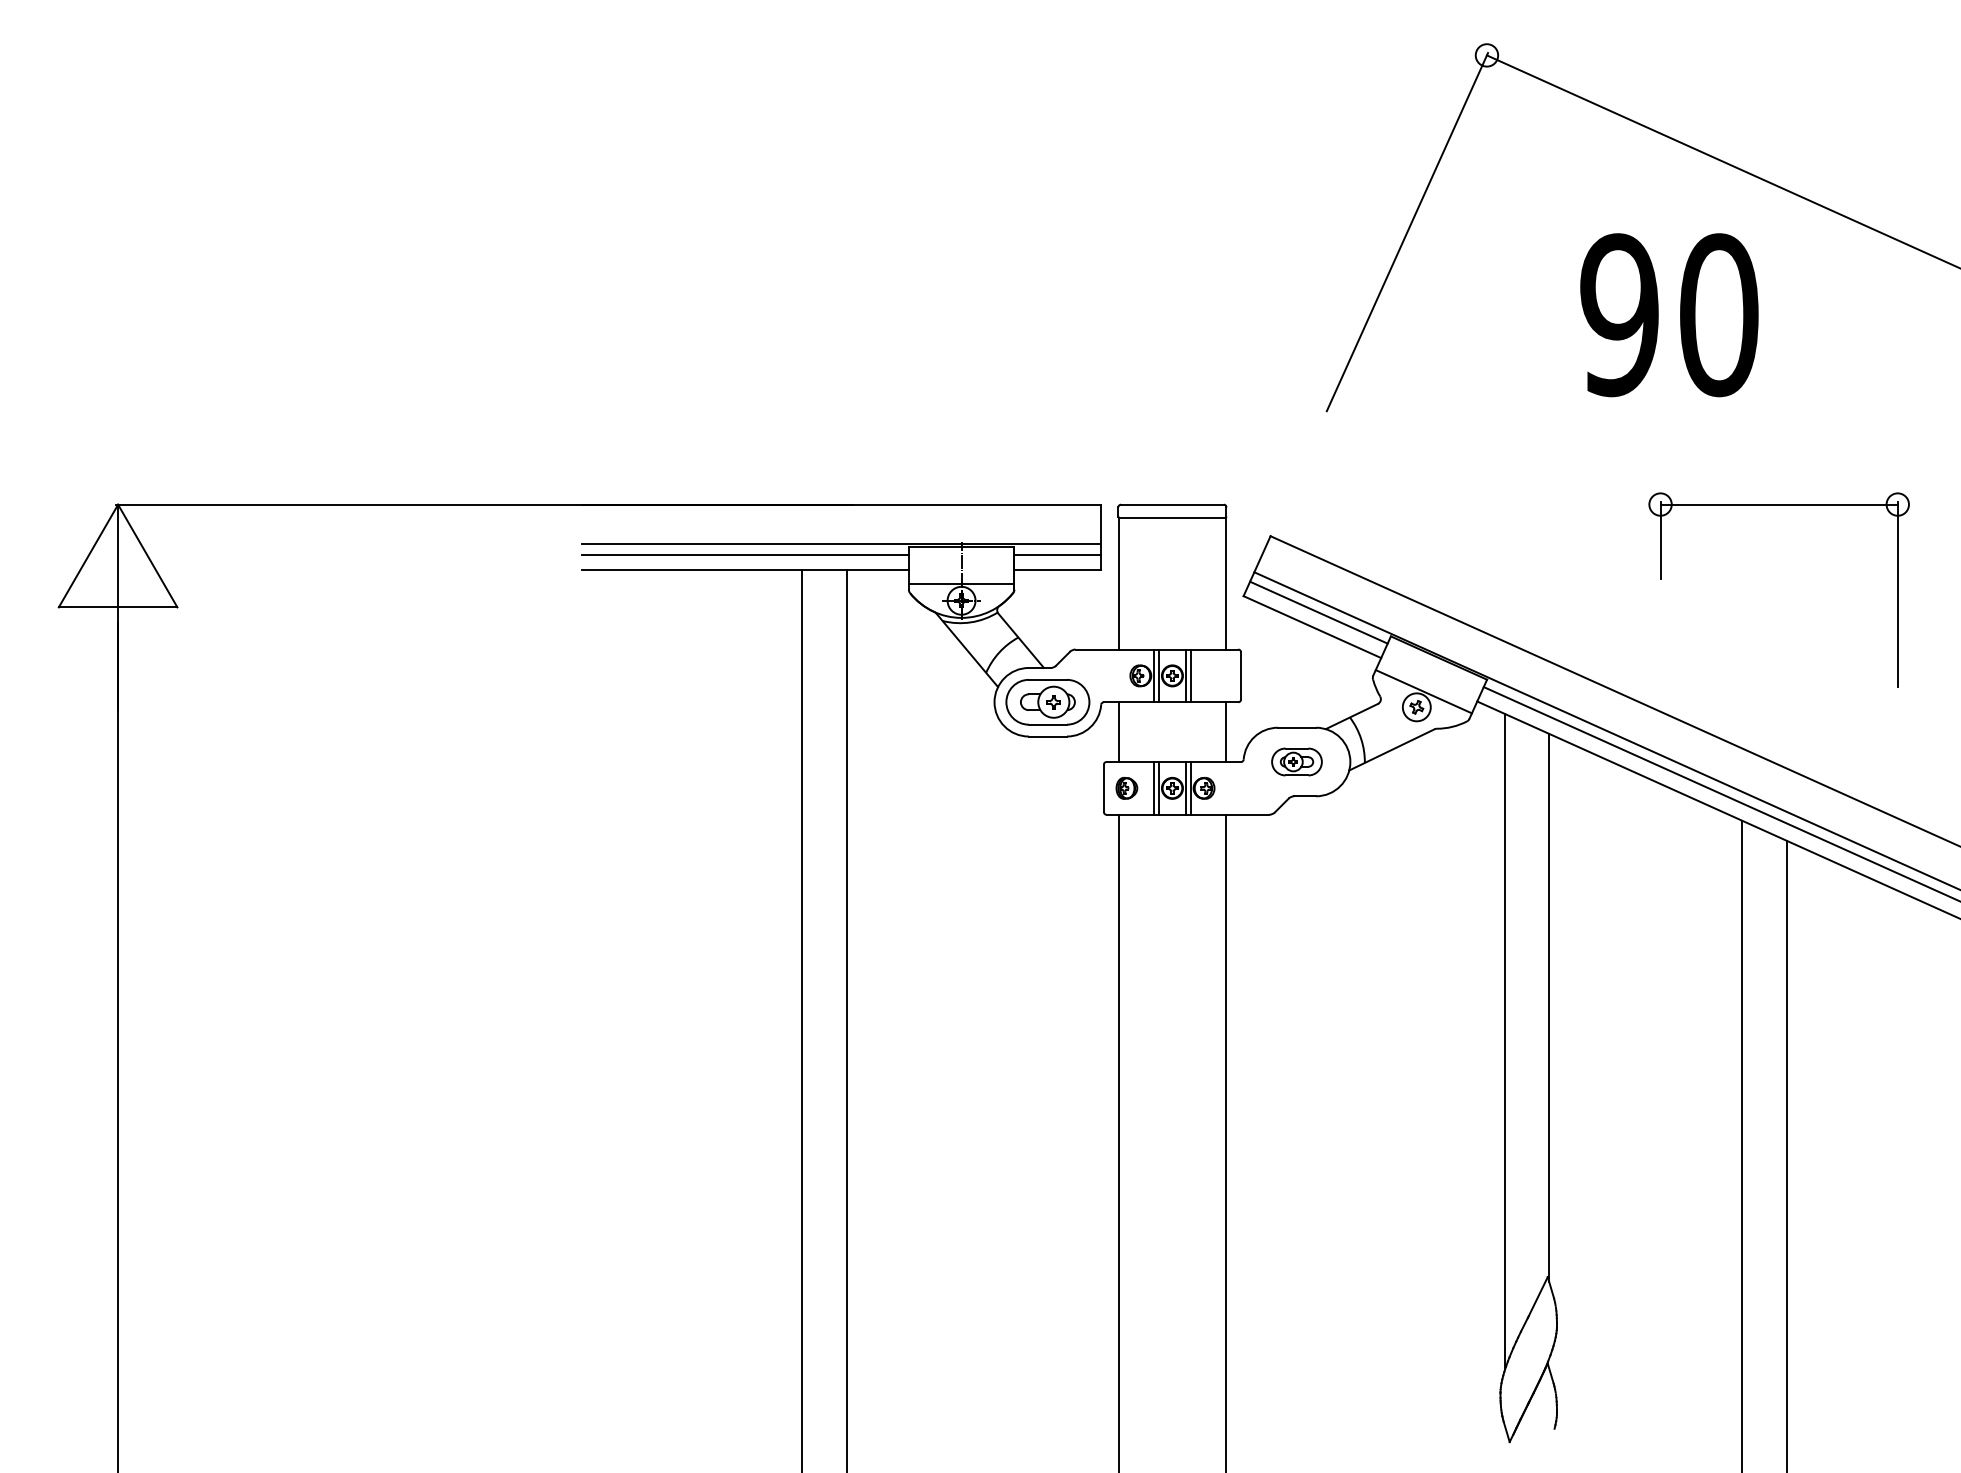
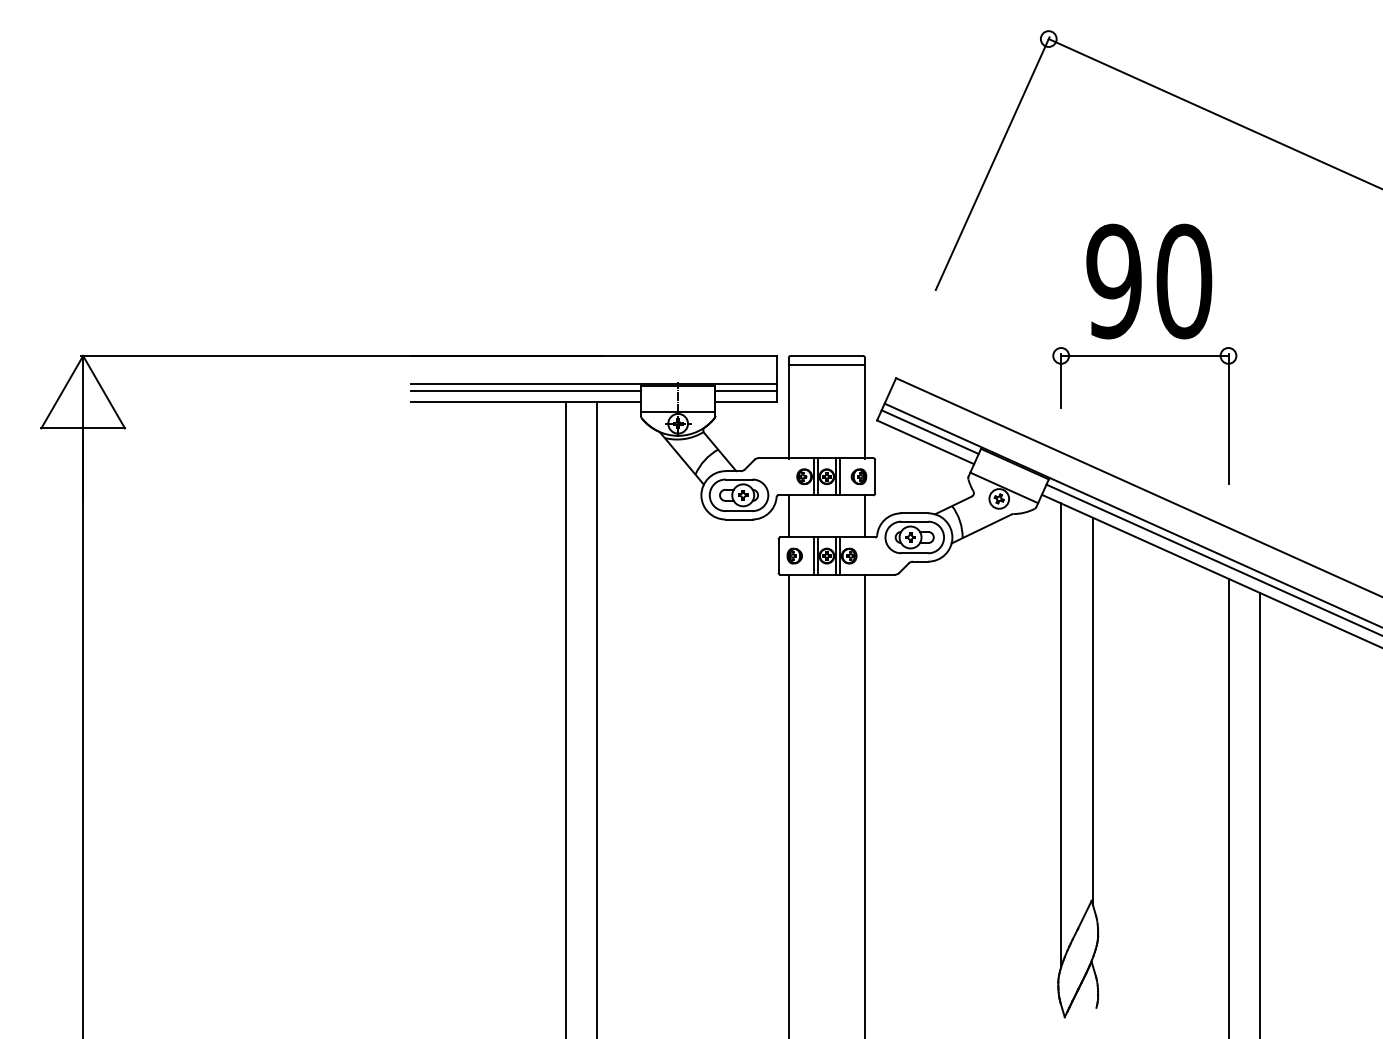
text: (1669, 315) -> (1149, 281), moved
part: (1778, 505) -> (1144, 356), moved
part: (1217, 675) -> (858, 476), added
part: (1296, 761) -> (914, 537), size x1.67

